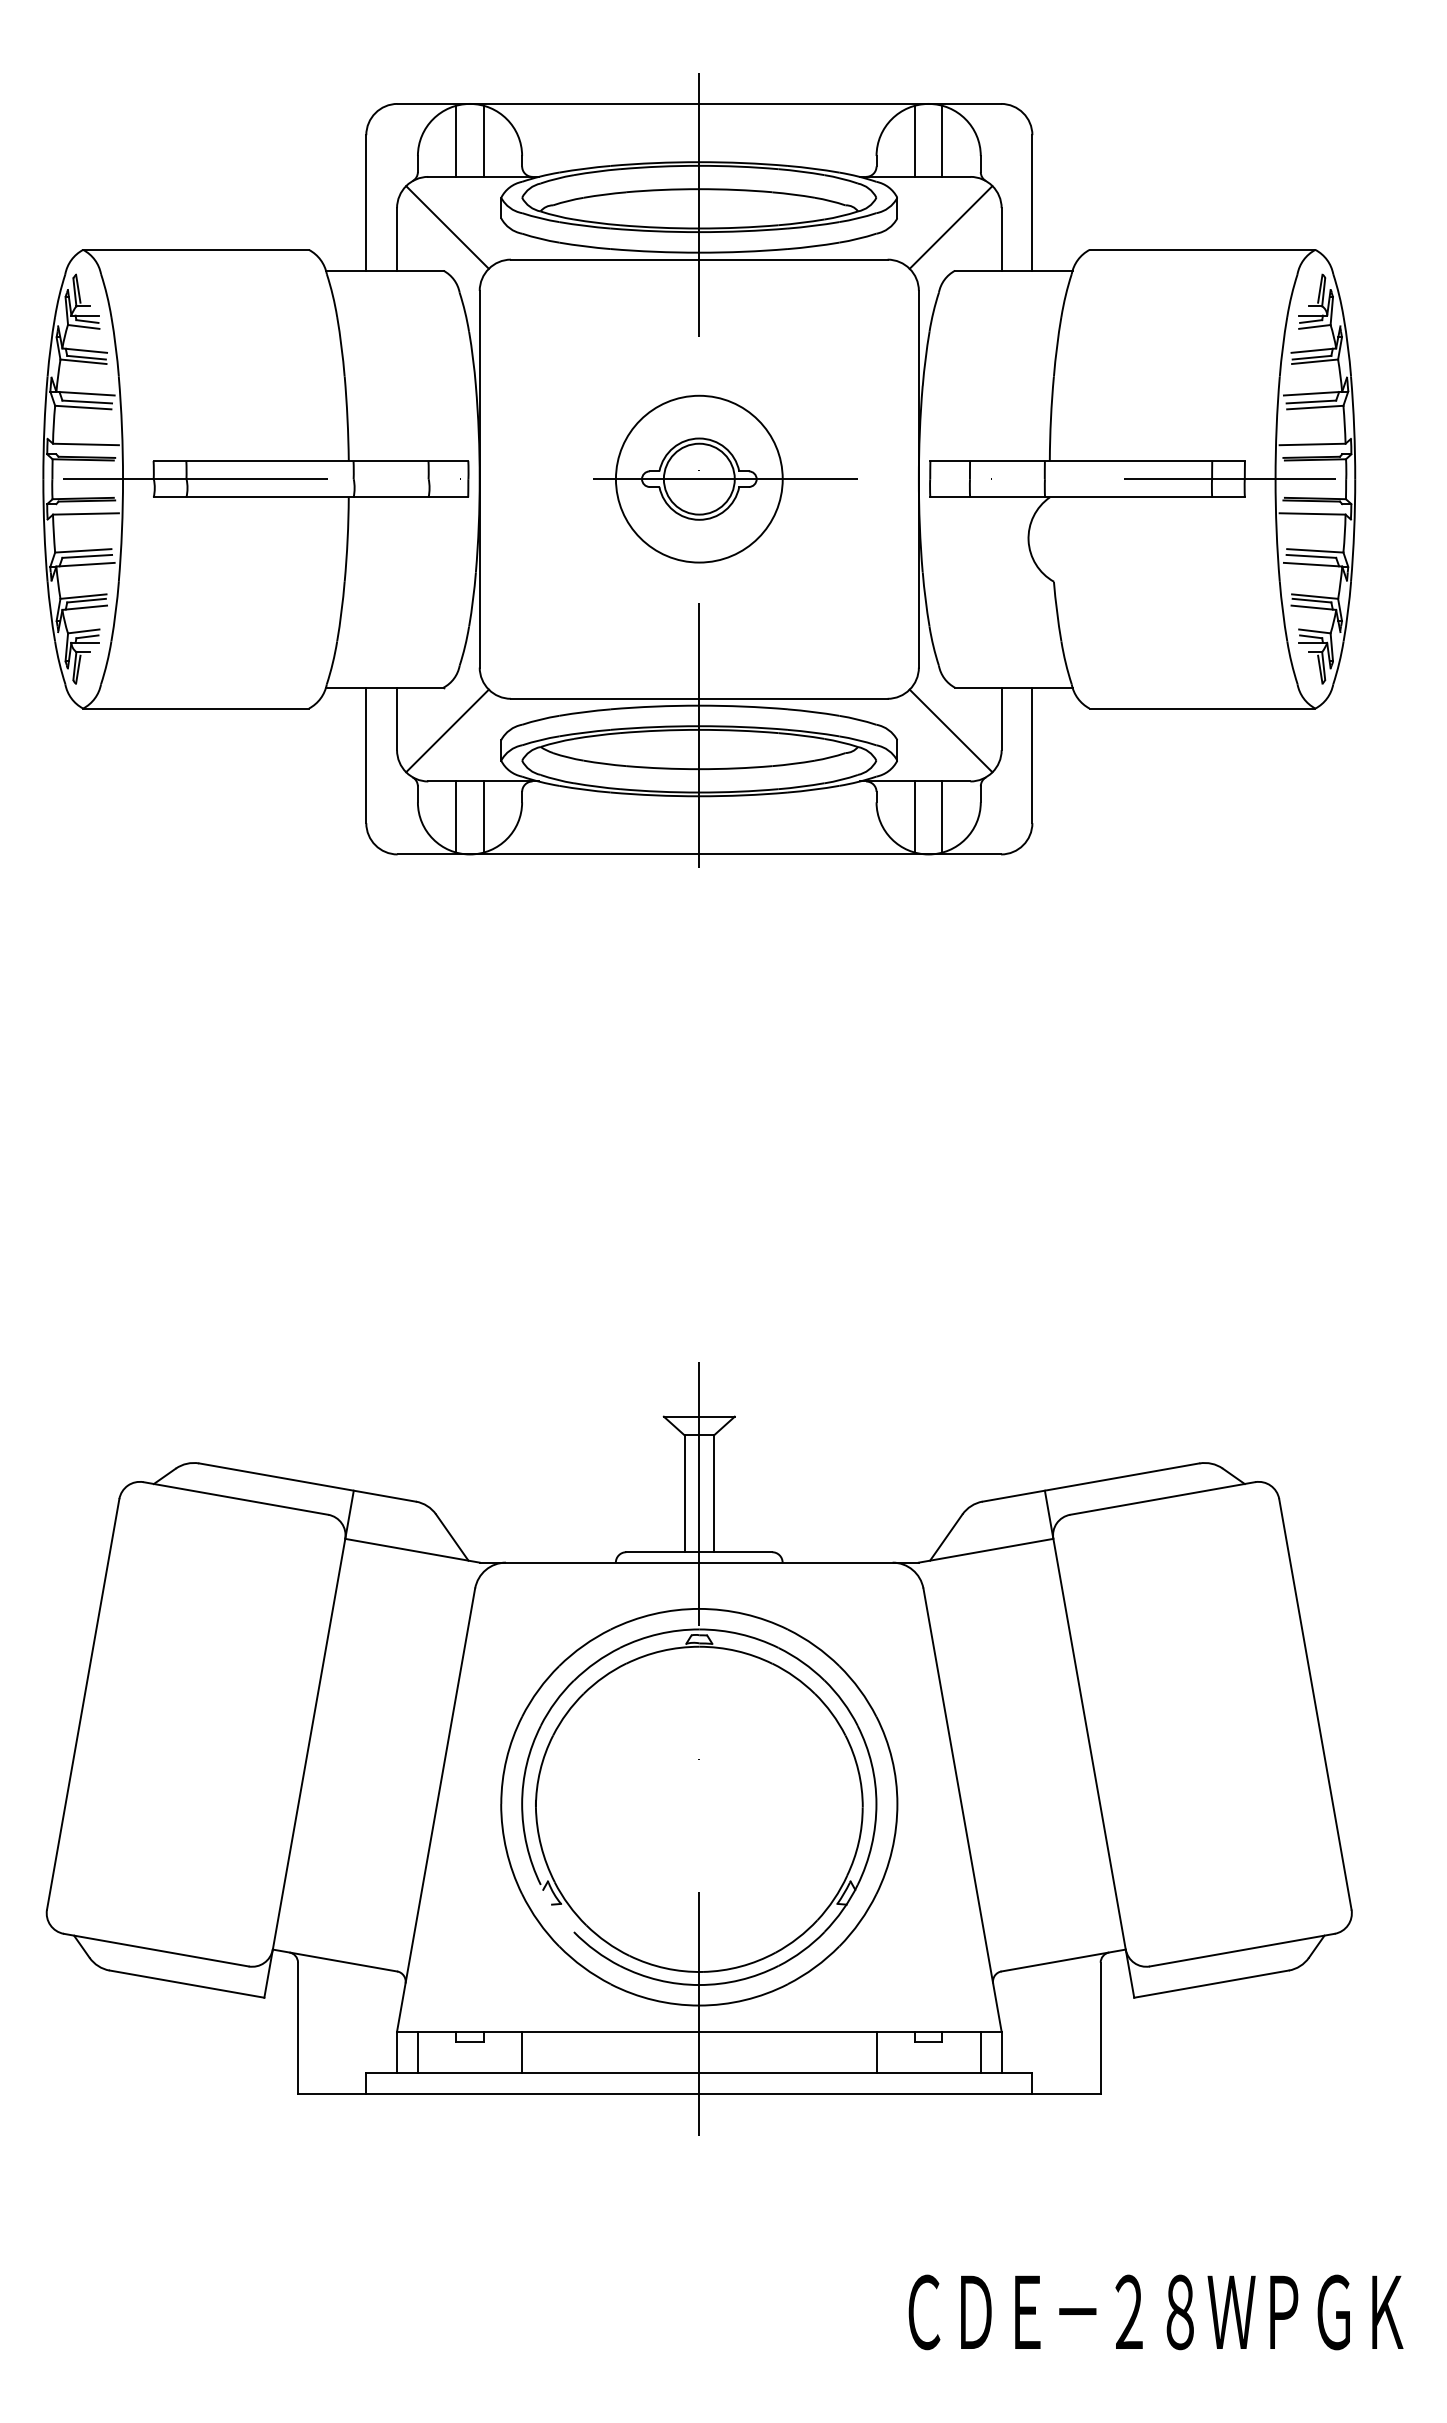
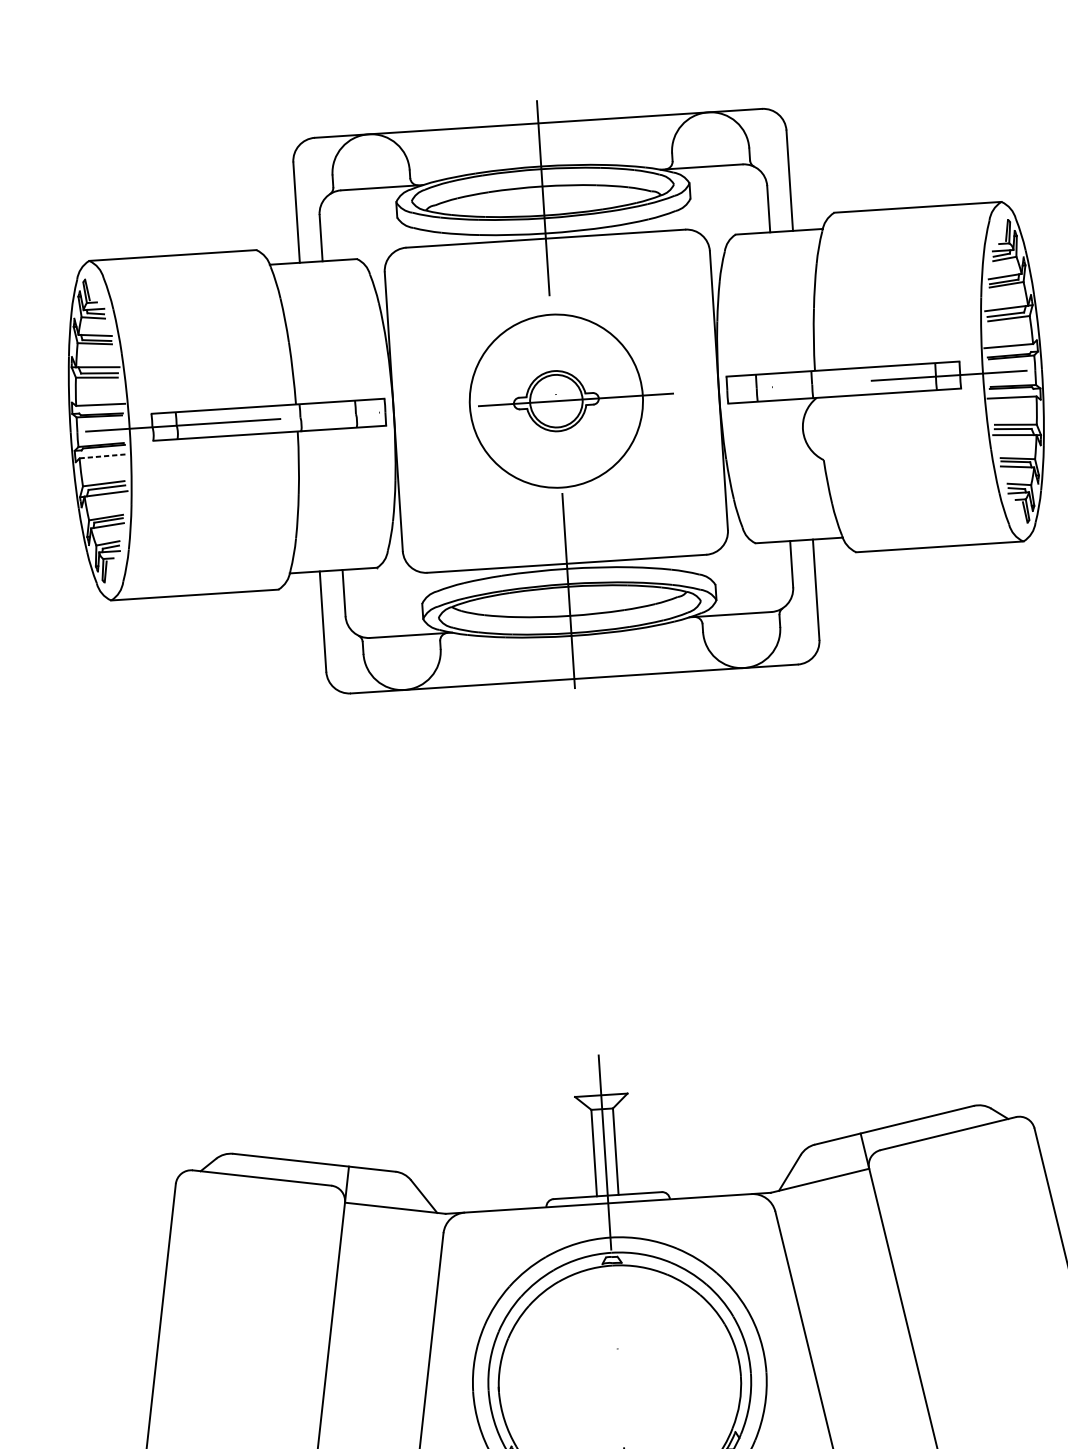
line: (456, 140) -> (360, 162), removed
line: (483, 140) -> (380, 160), removed
line: (915, 140) -> (700, 140), removed
line: (942, 140) -> (720, 138), removed
line: (447, 227) -> (357, 226), removed
line: (950, 227) -> (730, 202), removed
circle: (698, 478) -> (555, 400), size x1.4
line: (86, 513) -> (104, 455), solid -> dashed
line: (447, 730) -> (381, 599), removed
line: (950, 730) -> (754, 575), removed
line: (456, 816) -> (392, 662), removed
line: (483, 816) -> (412, 661), removed
line: (915, 816) -> (732, 640), removed
line: (942, 816) -> (752, 639), removed

